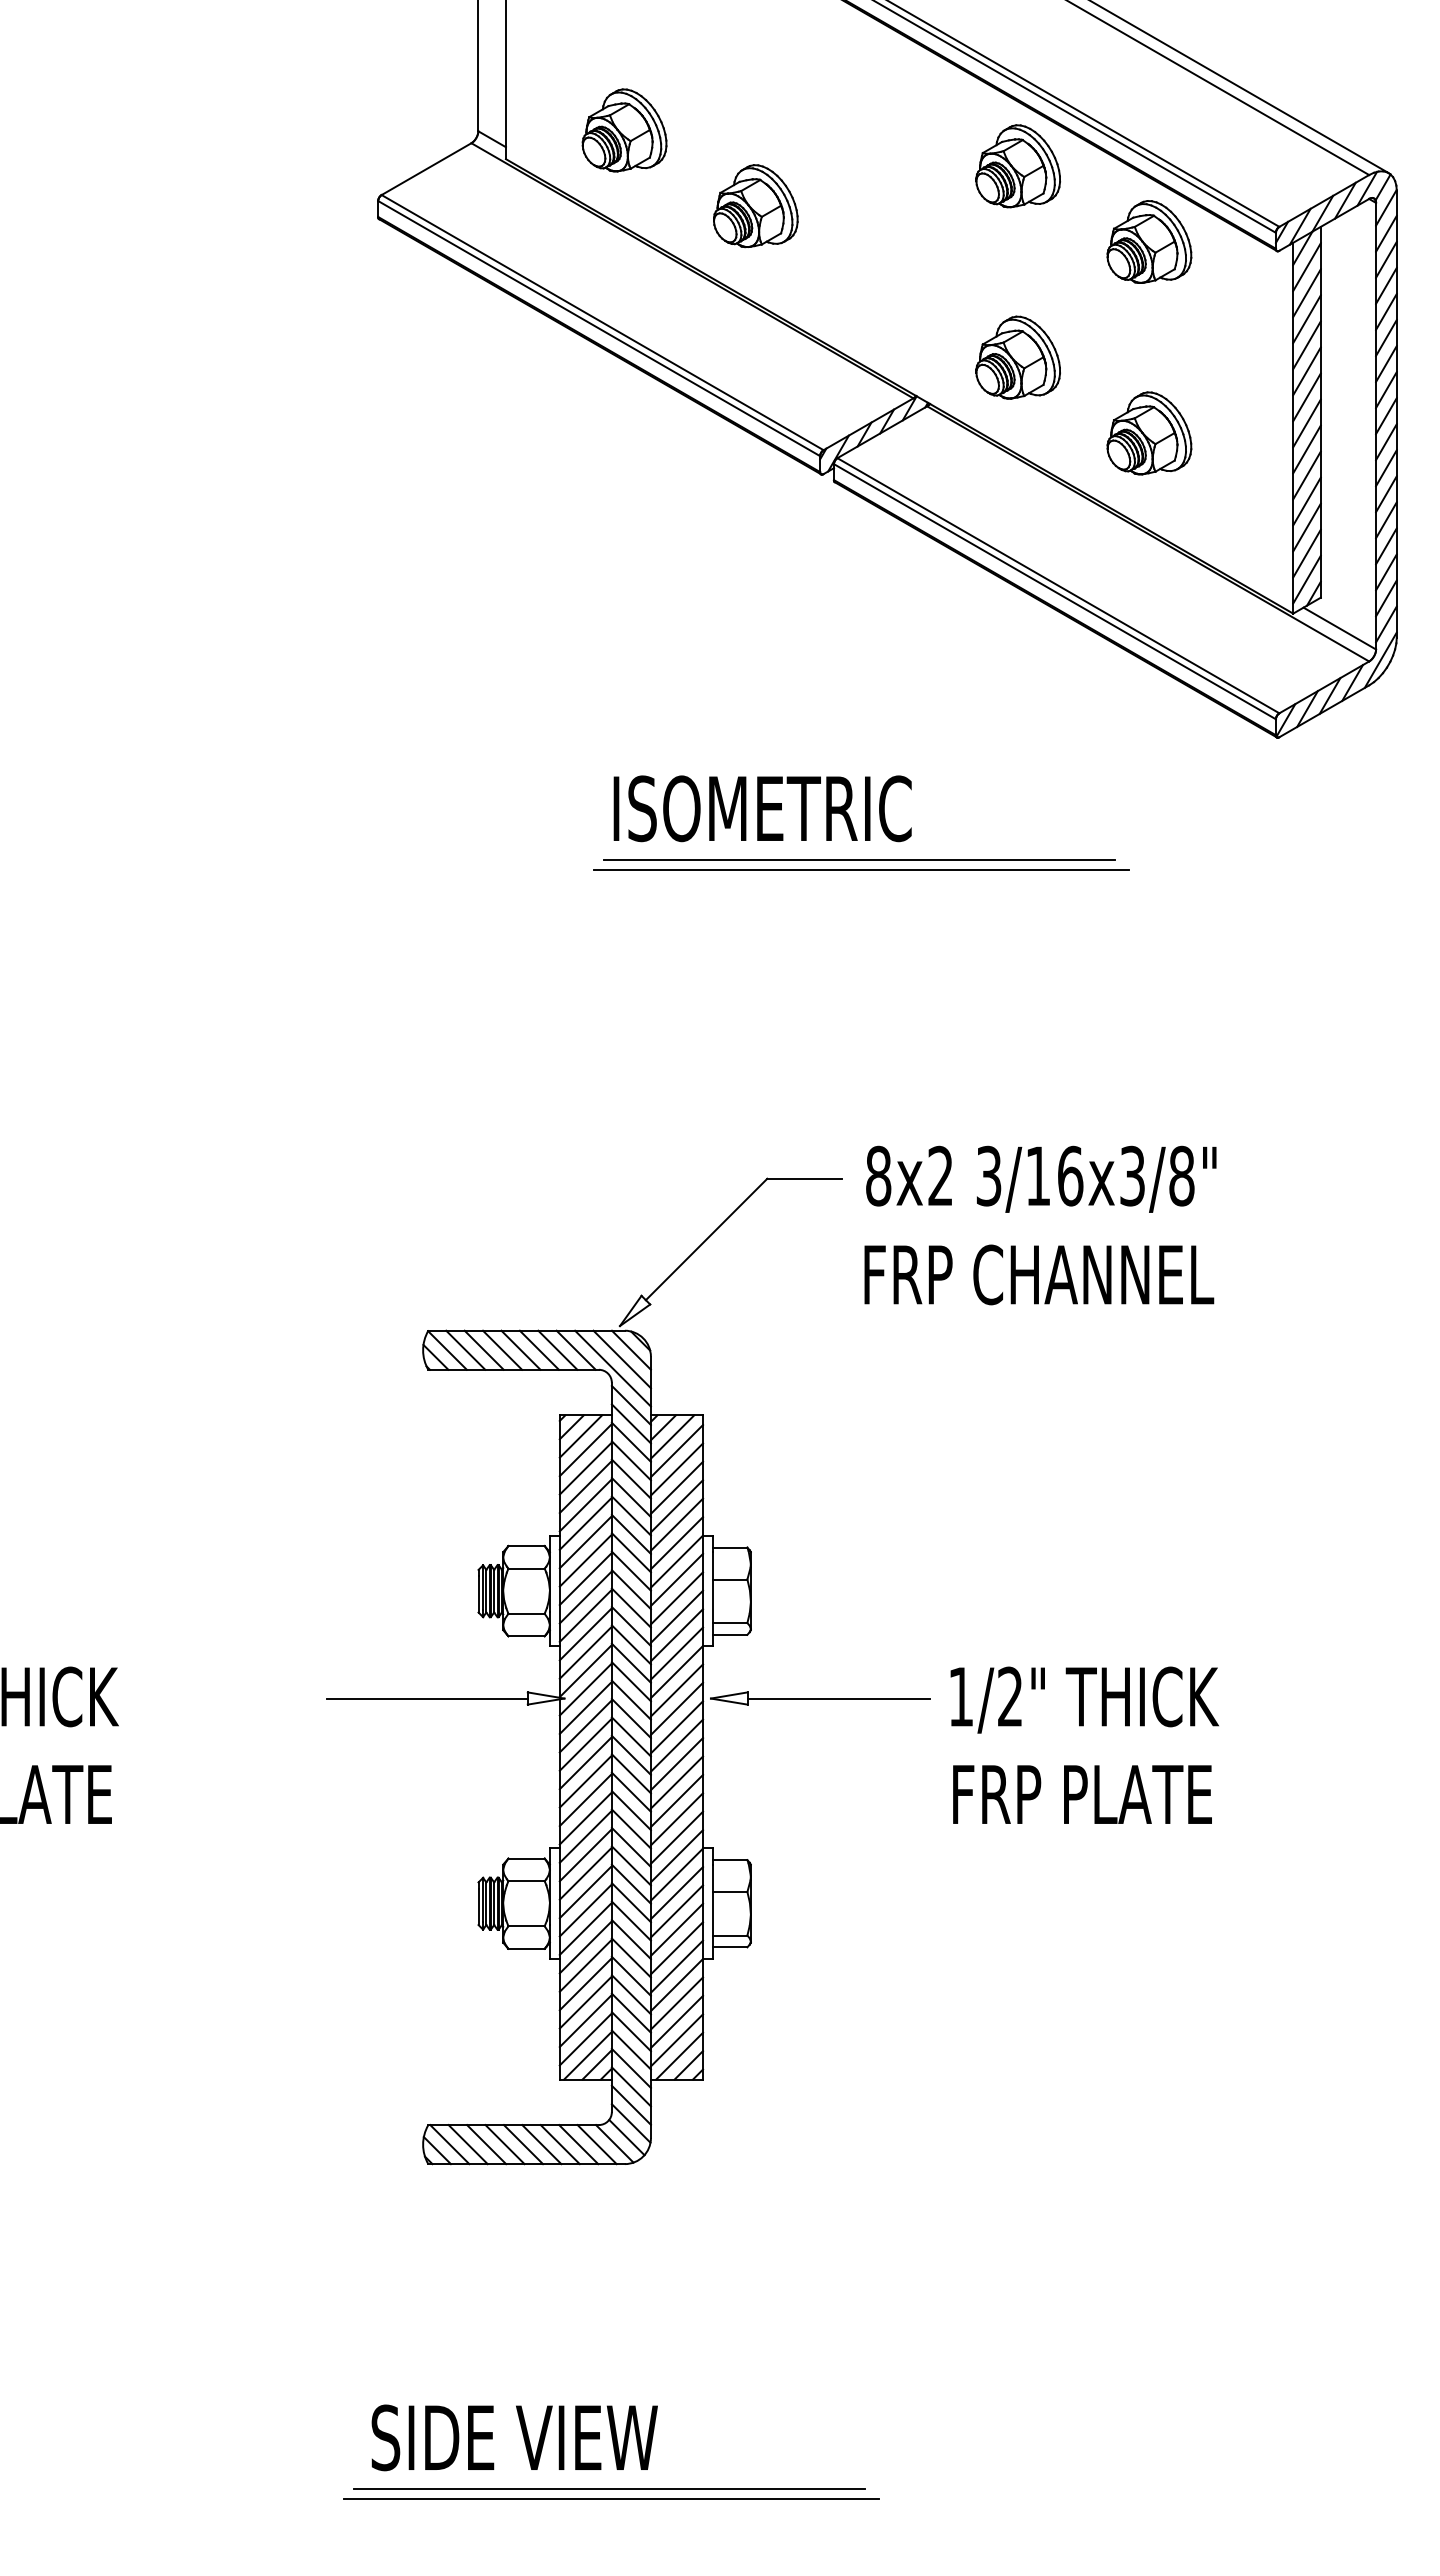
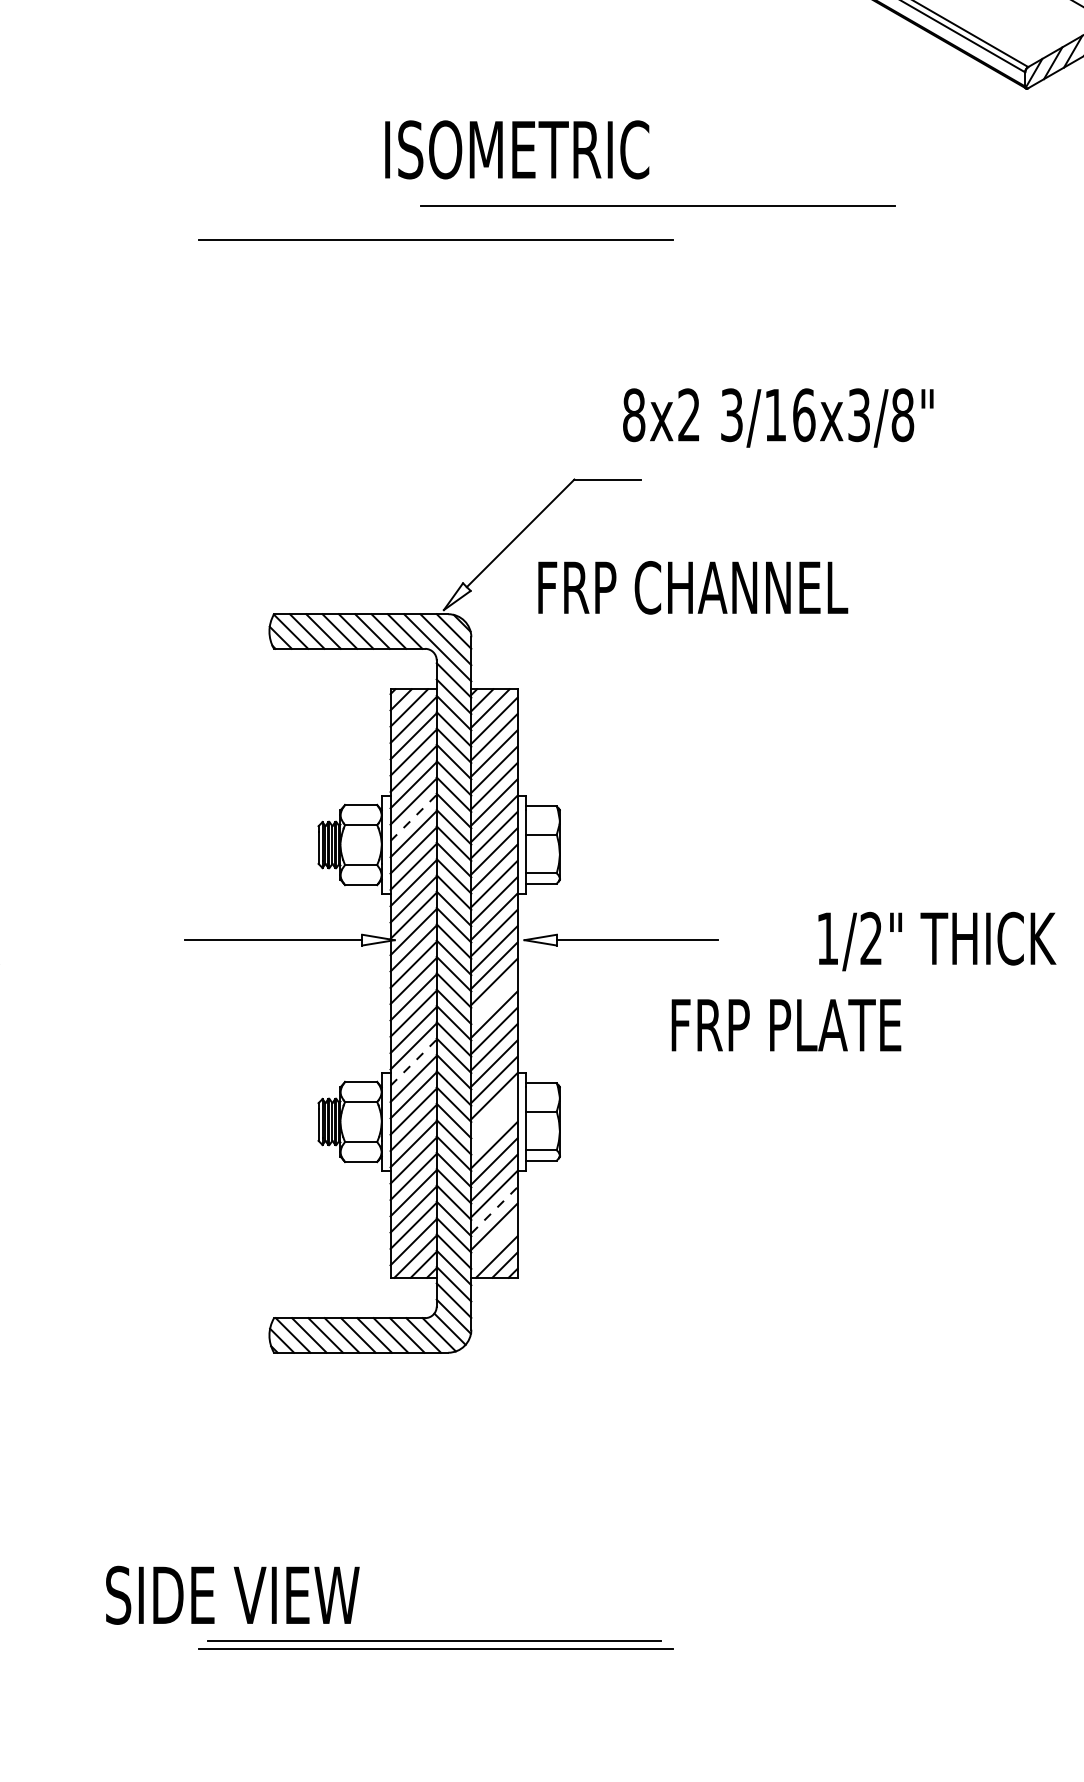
text: (762, 808) -> (517, 149), moved
line: (859, 860) -> (656, 197), removed
line: (611, 908) -> (436, 240), added
text: (1041, 1178) -> (778, 417), moved
text: (1039, 1274) -> (693, 587), moved
line: (585, 1560) -> (413, 817), solid -> dashed
text: (1084, 1699) -> (937, 941), moved
line: (676, 1764) -> (493, 998), removed
text: (1082, 1794) -> (786, 1025), moved
line: (585, 1836) -> (413, 1062), solid -> dashed
line: (676, 1893) -> (493, 1112), removed
line: (676, 1911) -> (493, 1128), removed
line: (676, 2003) -> (493, 1210), solid -> dashed
line: (676, 2040) -> (493, 1243), removed
text: (514, 2437) -> (232, 1595), moved

